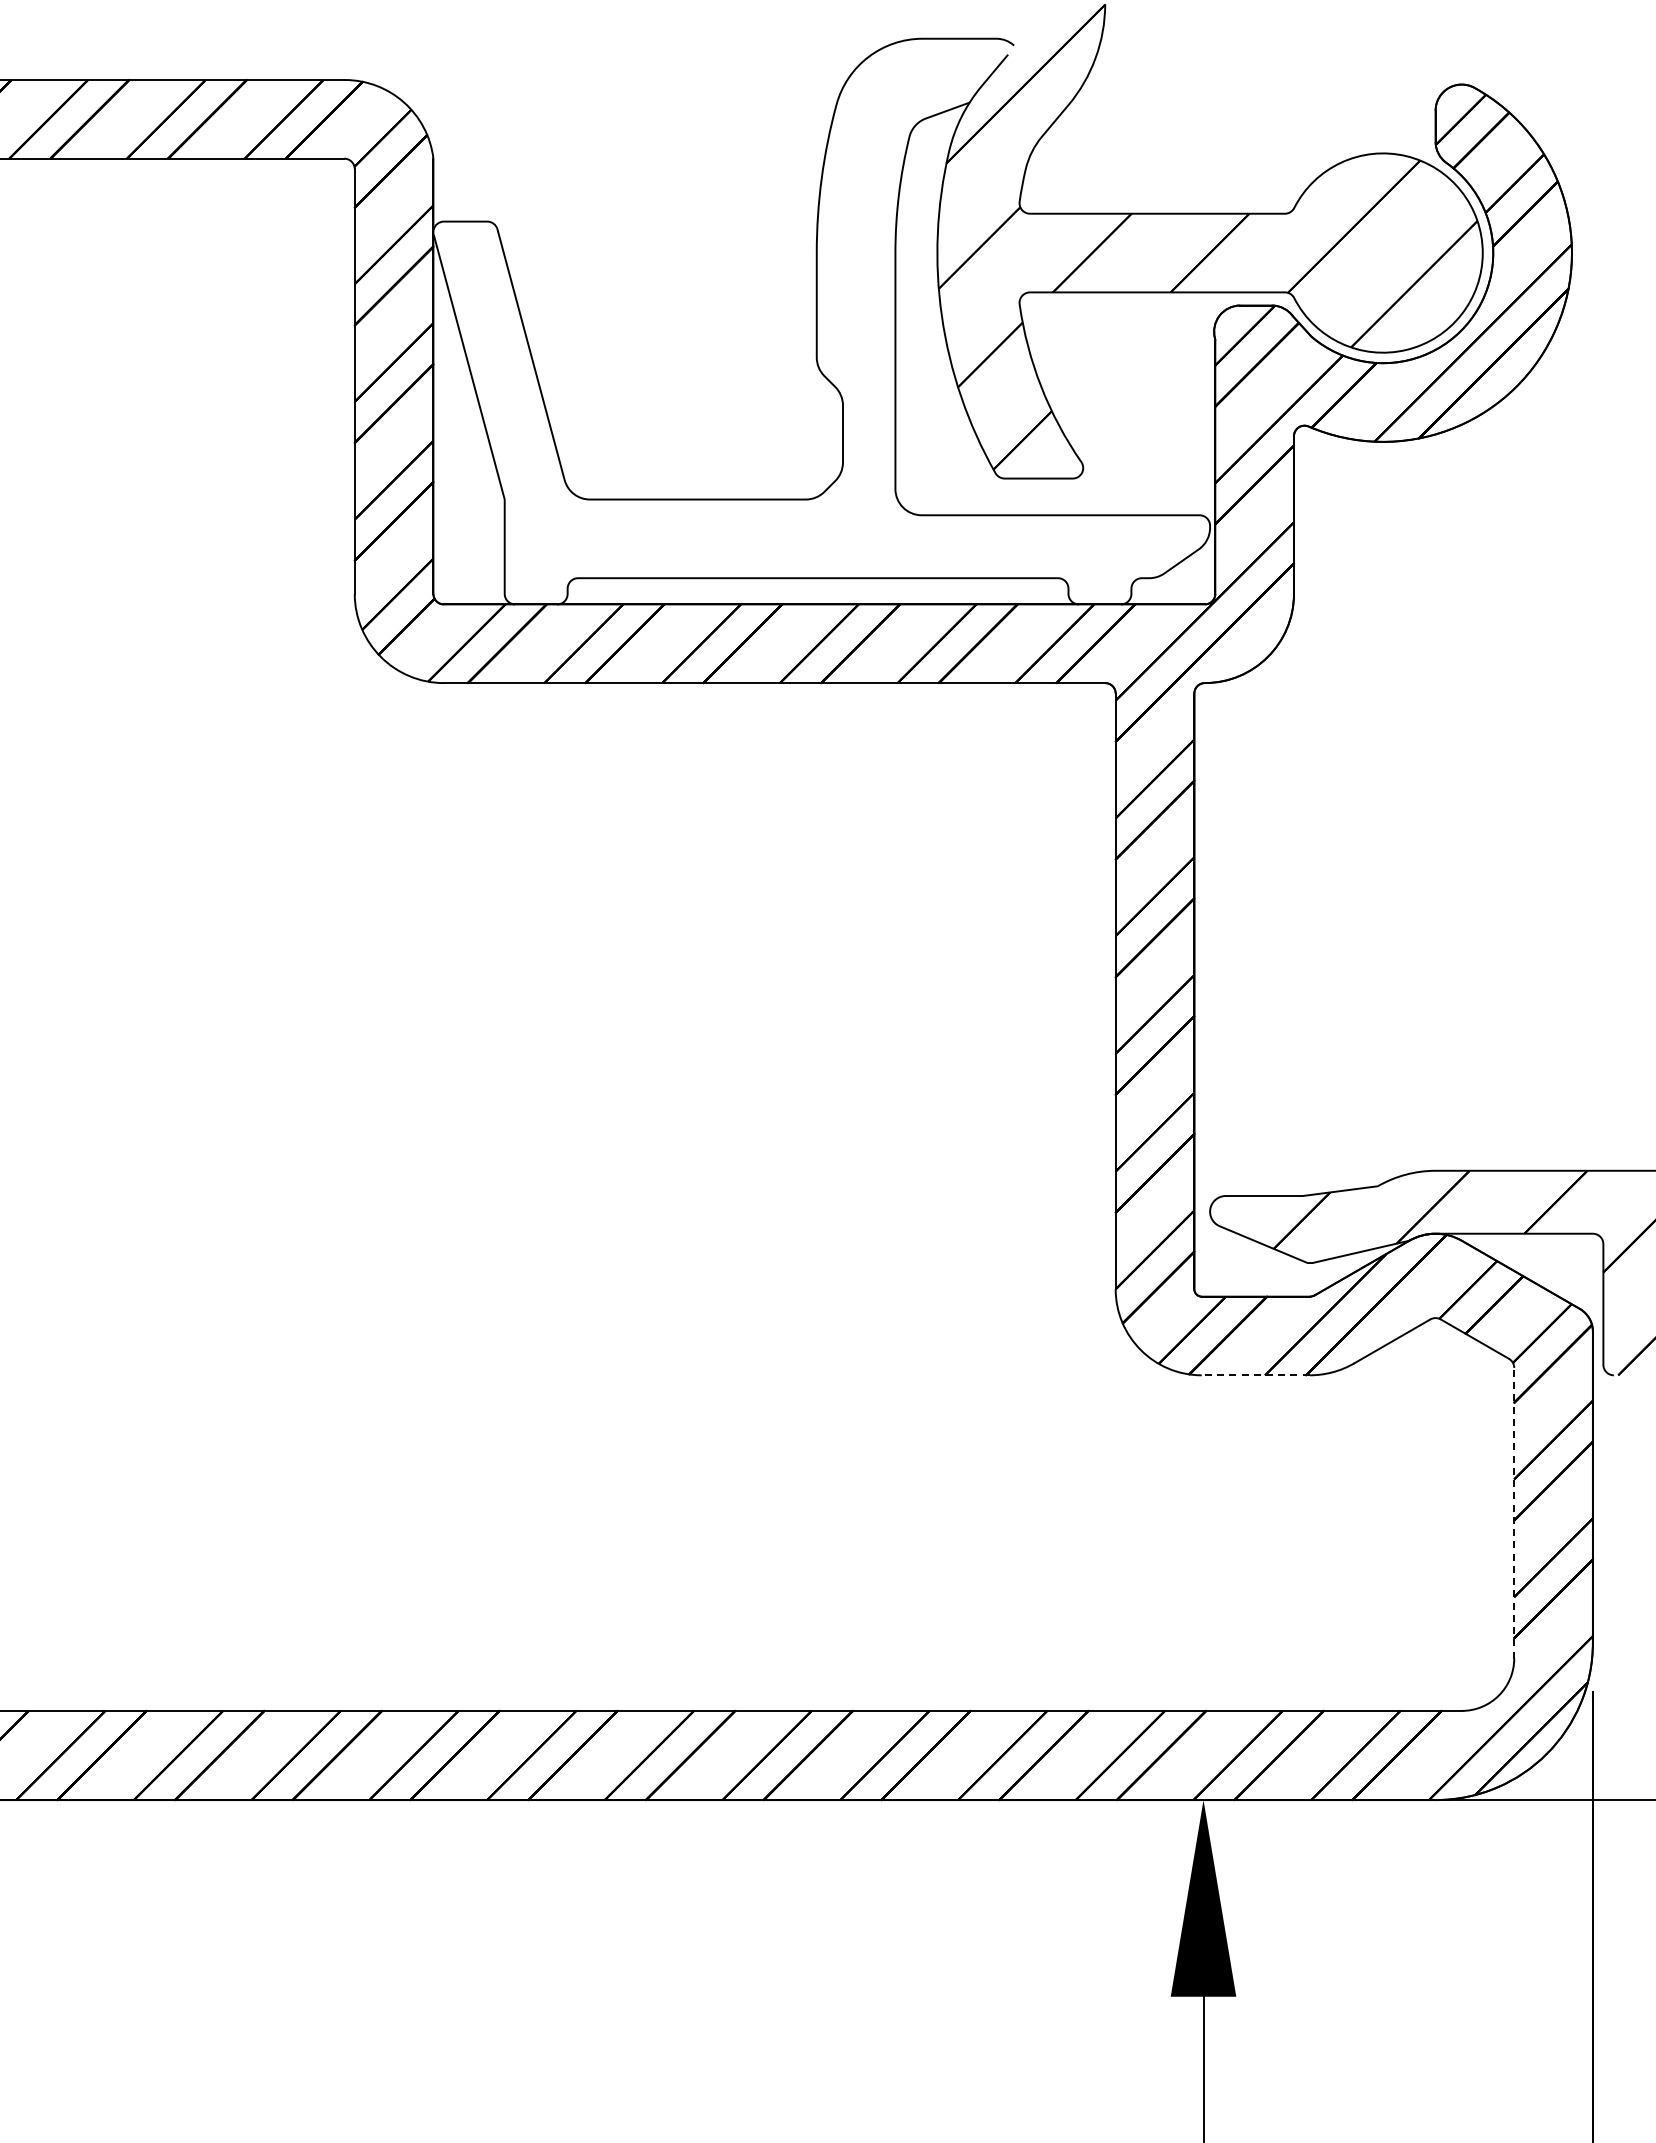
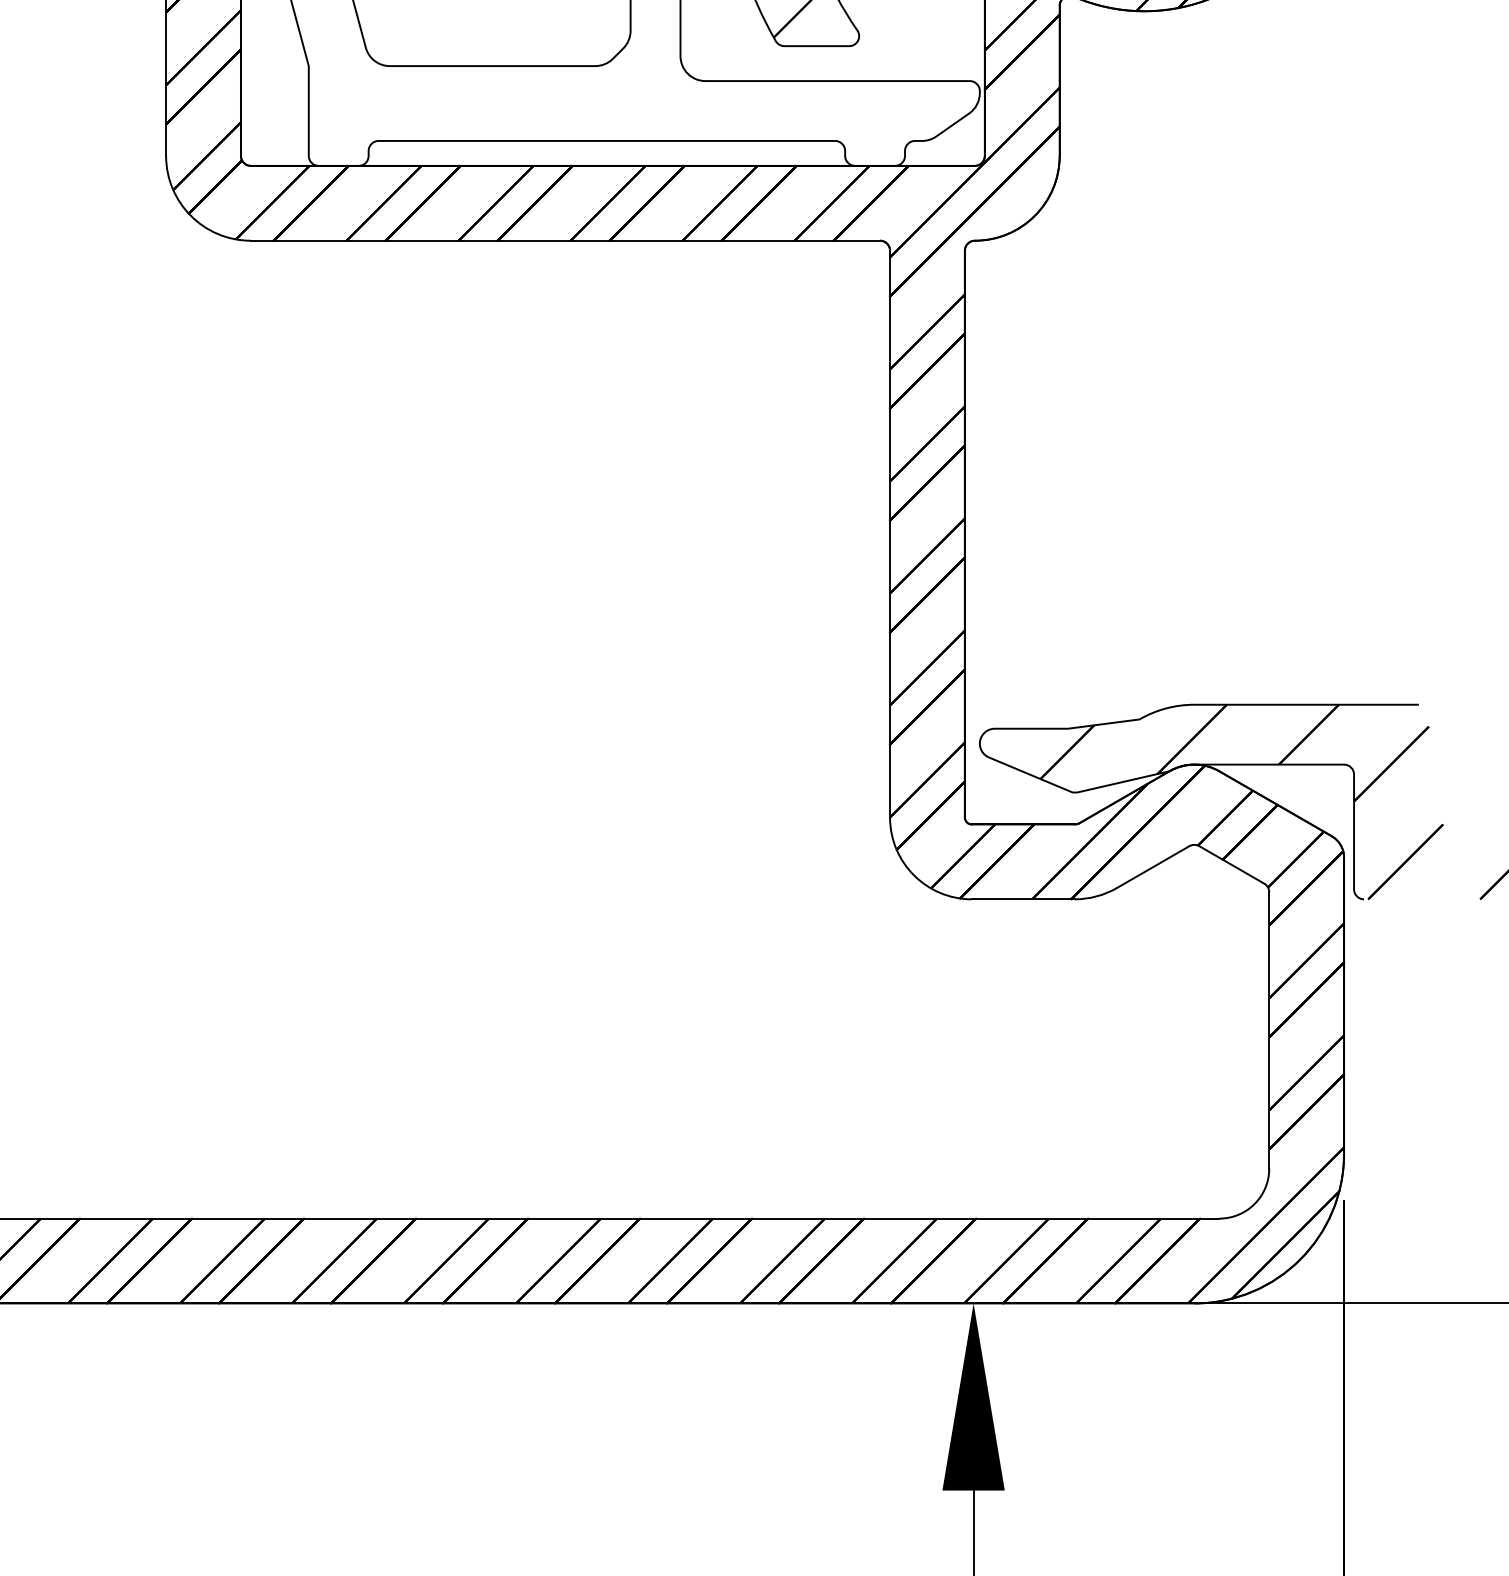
line: (1255, 1375) -> (1023, 899), dashed -> solid
line: (1514, 1512) -> (1269, 1029), dashed -> solid

